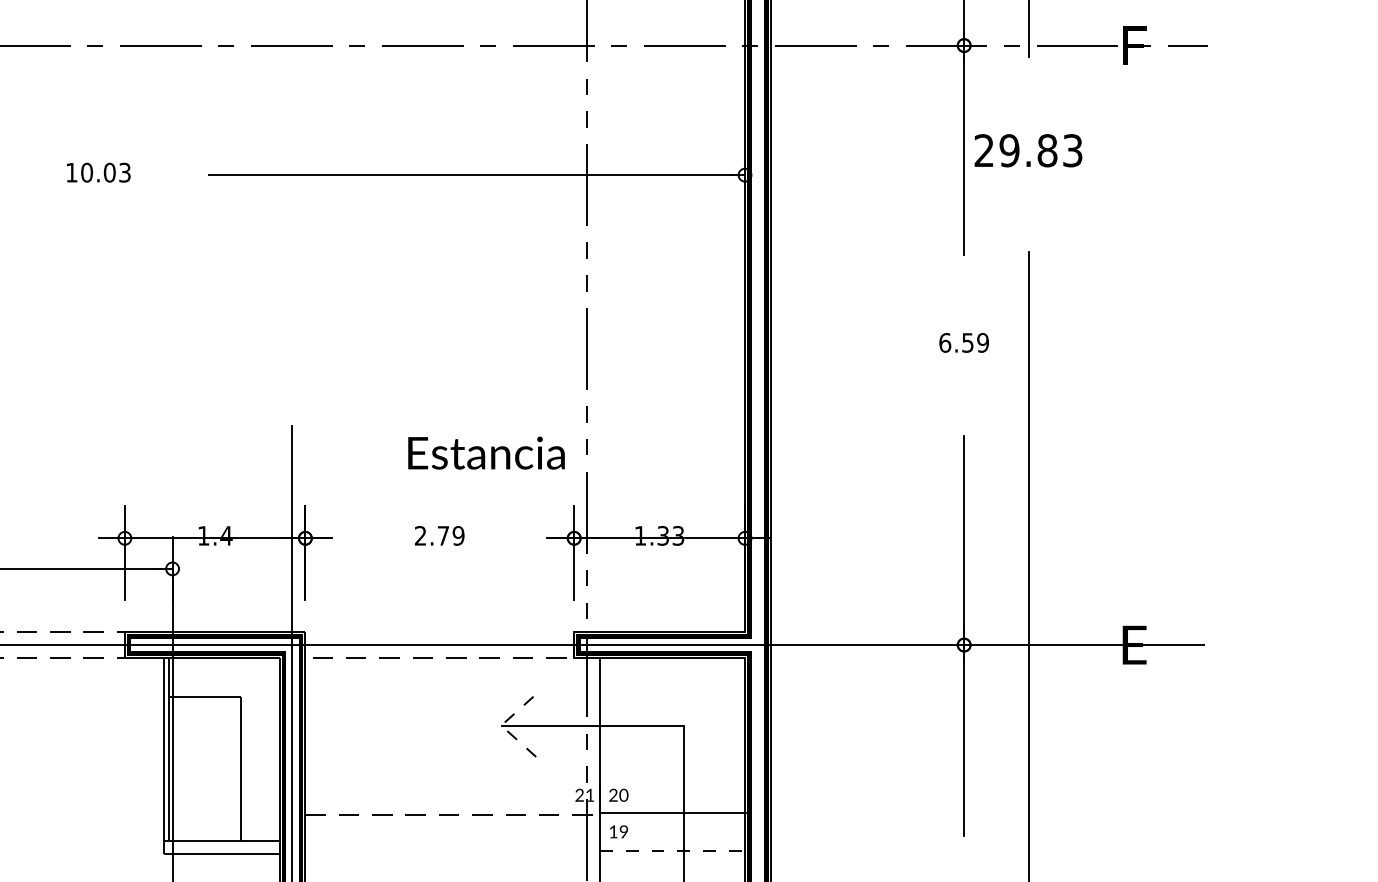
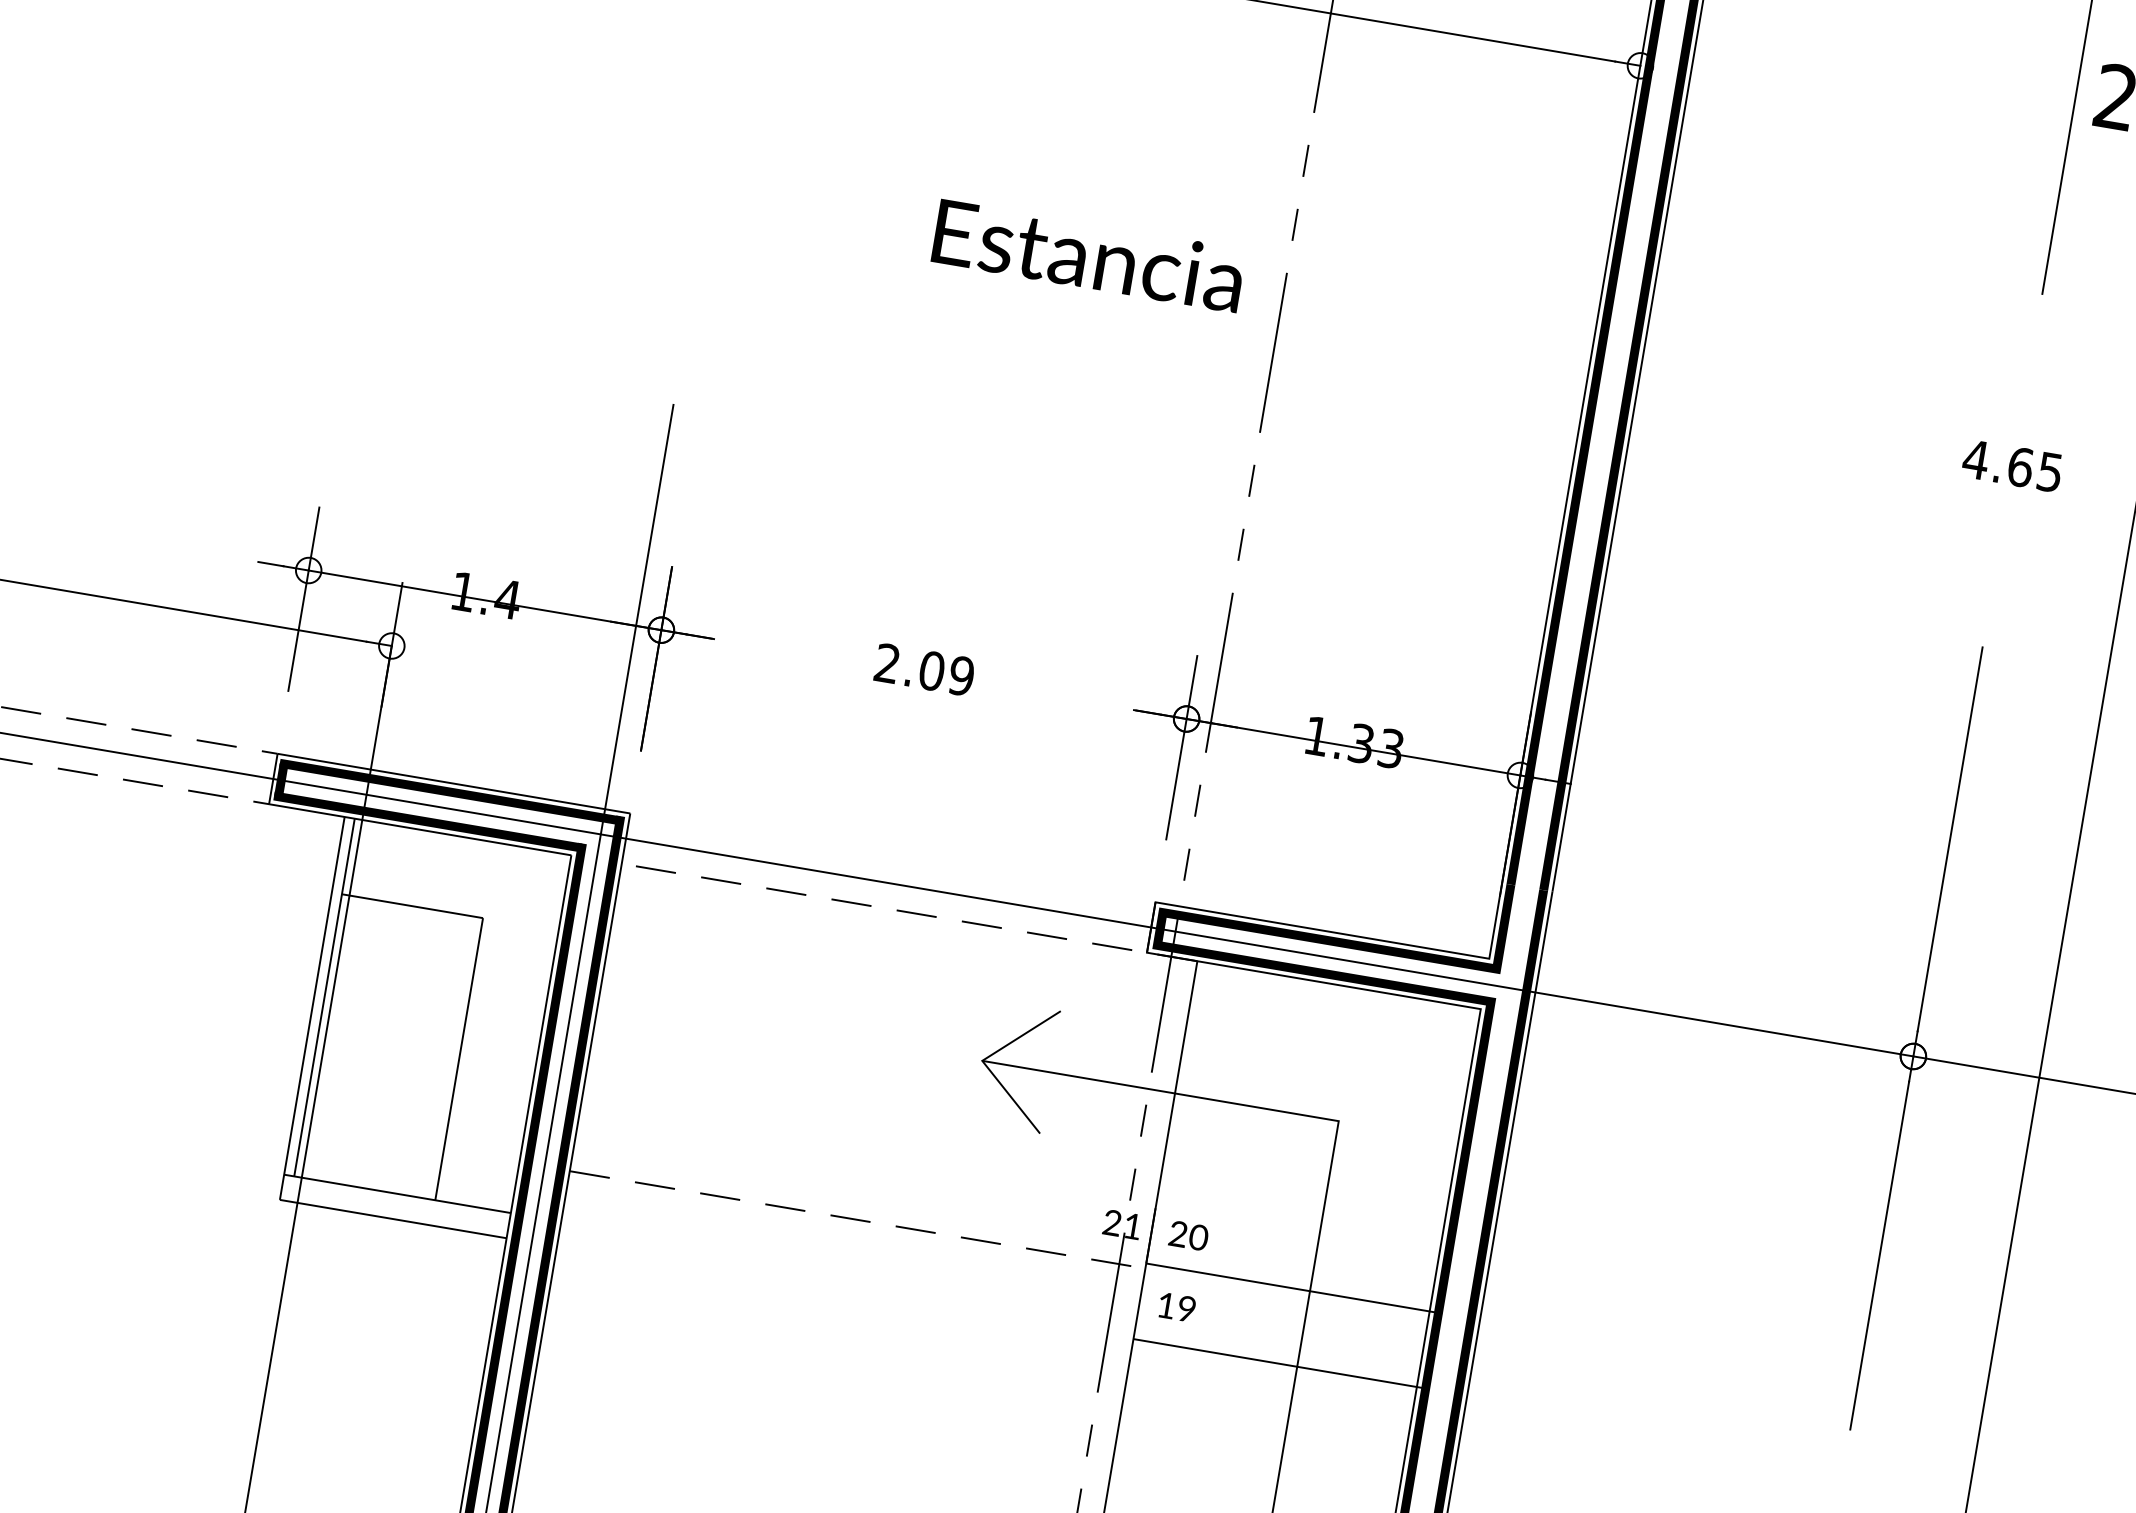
text: (963, 342) -> (2012, 465), 6.59 -> 4.65
text: (486, 452) -> (1088, 254), moved
text: (443, 535) -> (932, 670), 2.79 -> 2.09
line: (501, 725) -> (982, 1060), dashed -> solid
line: (675, 851) -> (1281, 1364), dashed -> solid

